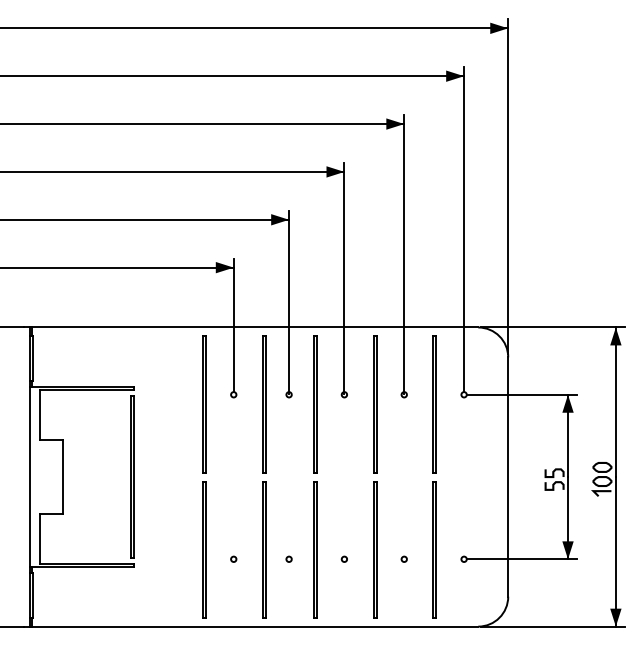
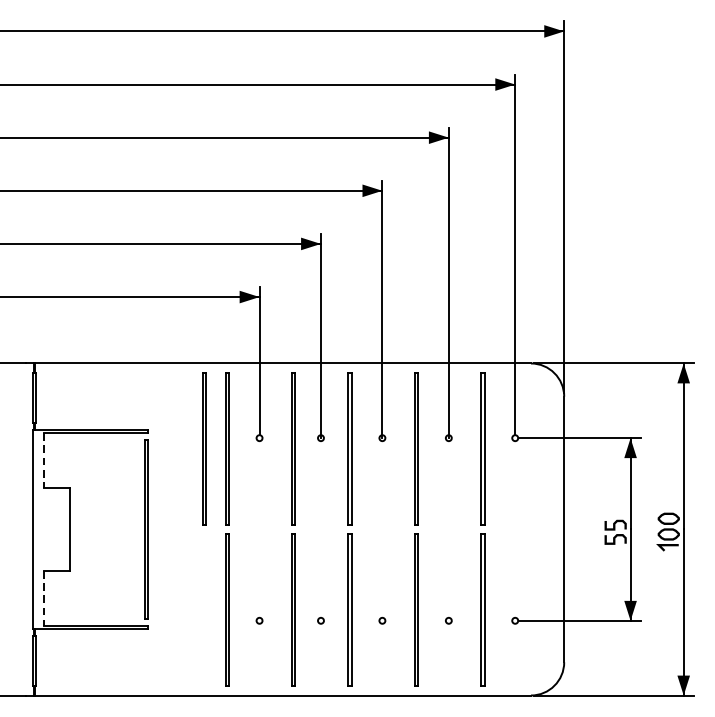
line: (183, 404) -> (203, 448), added
line: (39, 414) -> (43, 460), solid -> dashed
line: (39, 539) -> (43, 598), solid -> dashed

